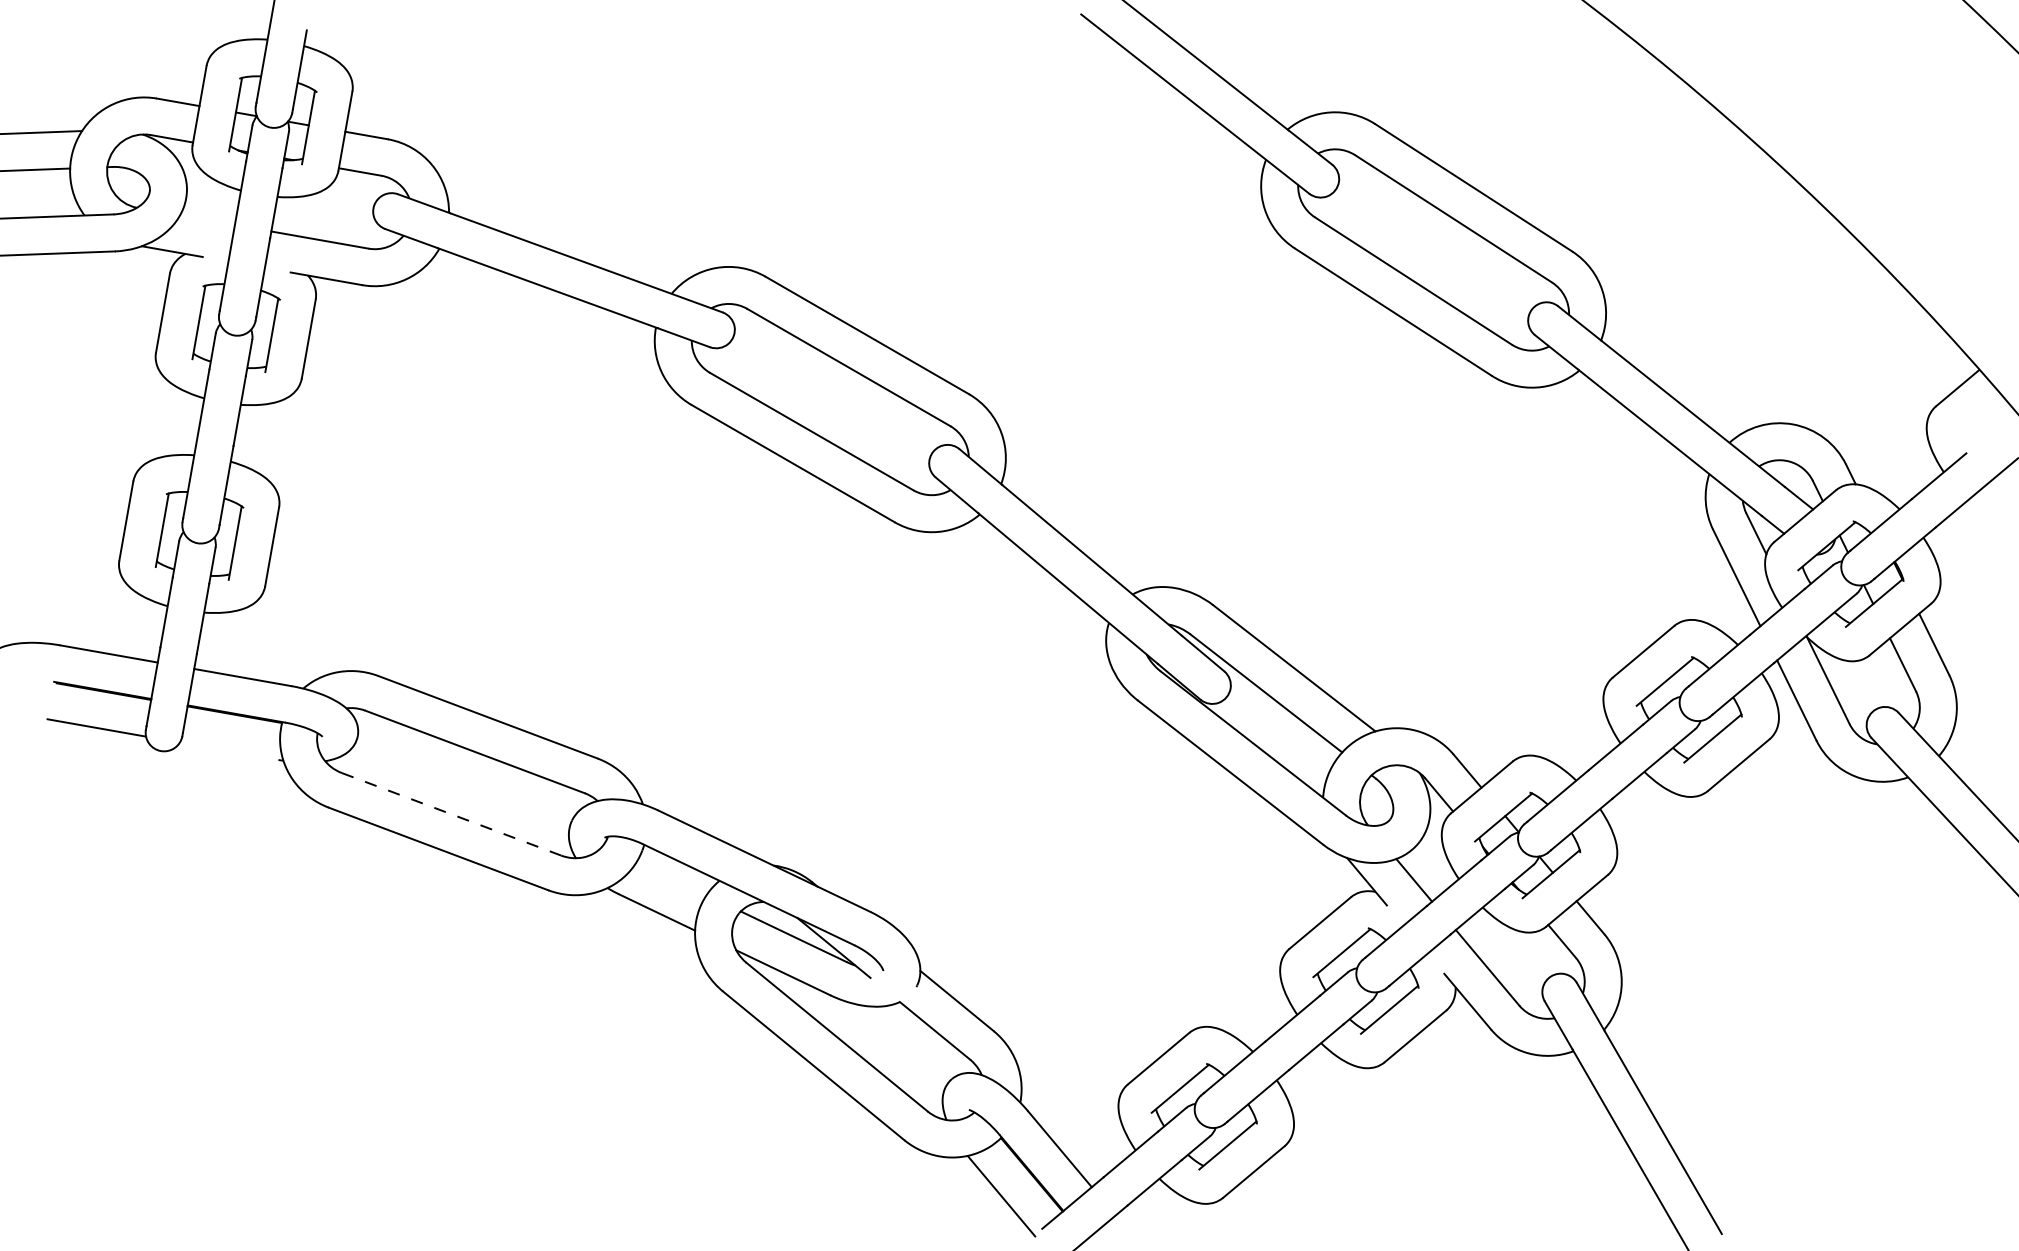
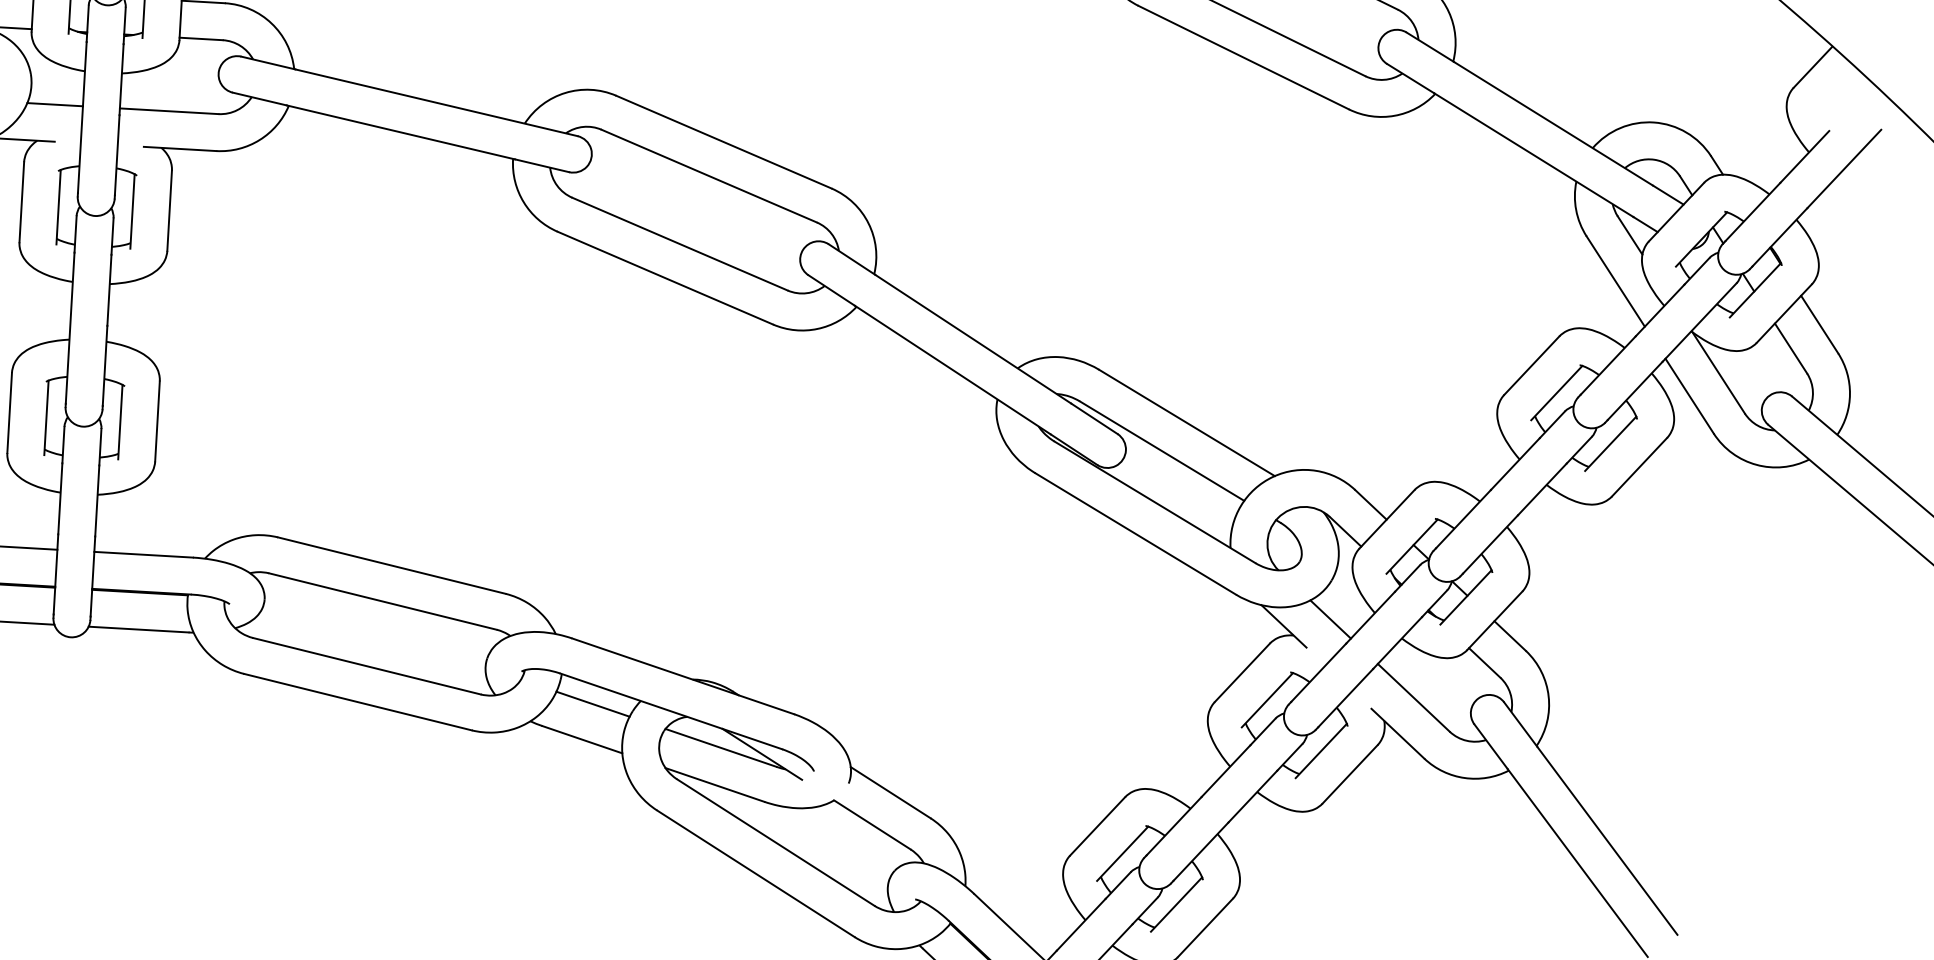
line: (207, 220) -> (55, 104), added
line: (228, 750) -> (137, 628), added
line: (451, 814) -> (366, 666), dashed -> solid
line: (671, 878) -> (592, 704), added

